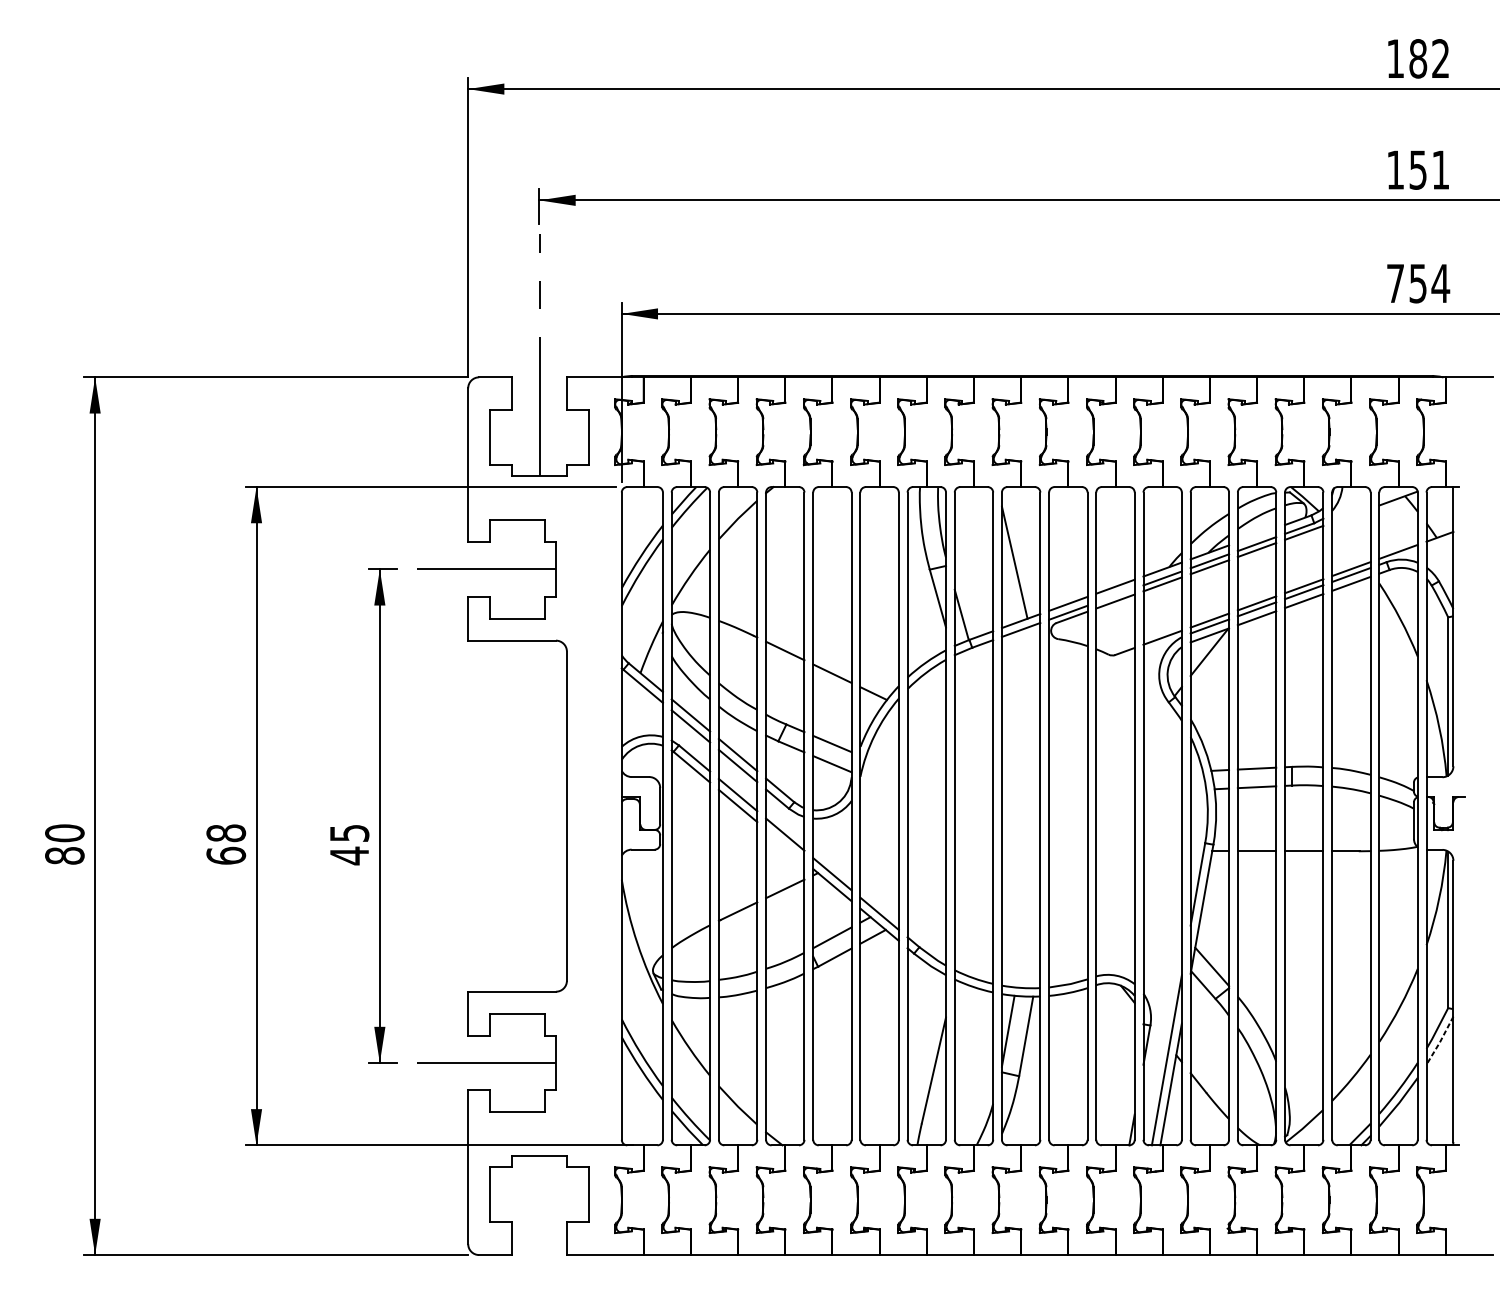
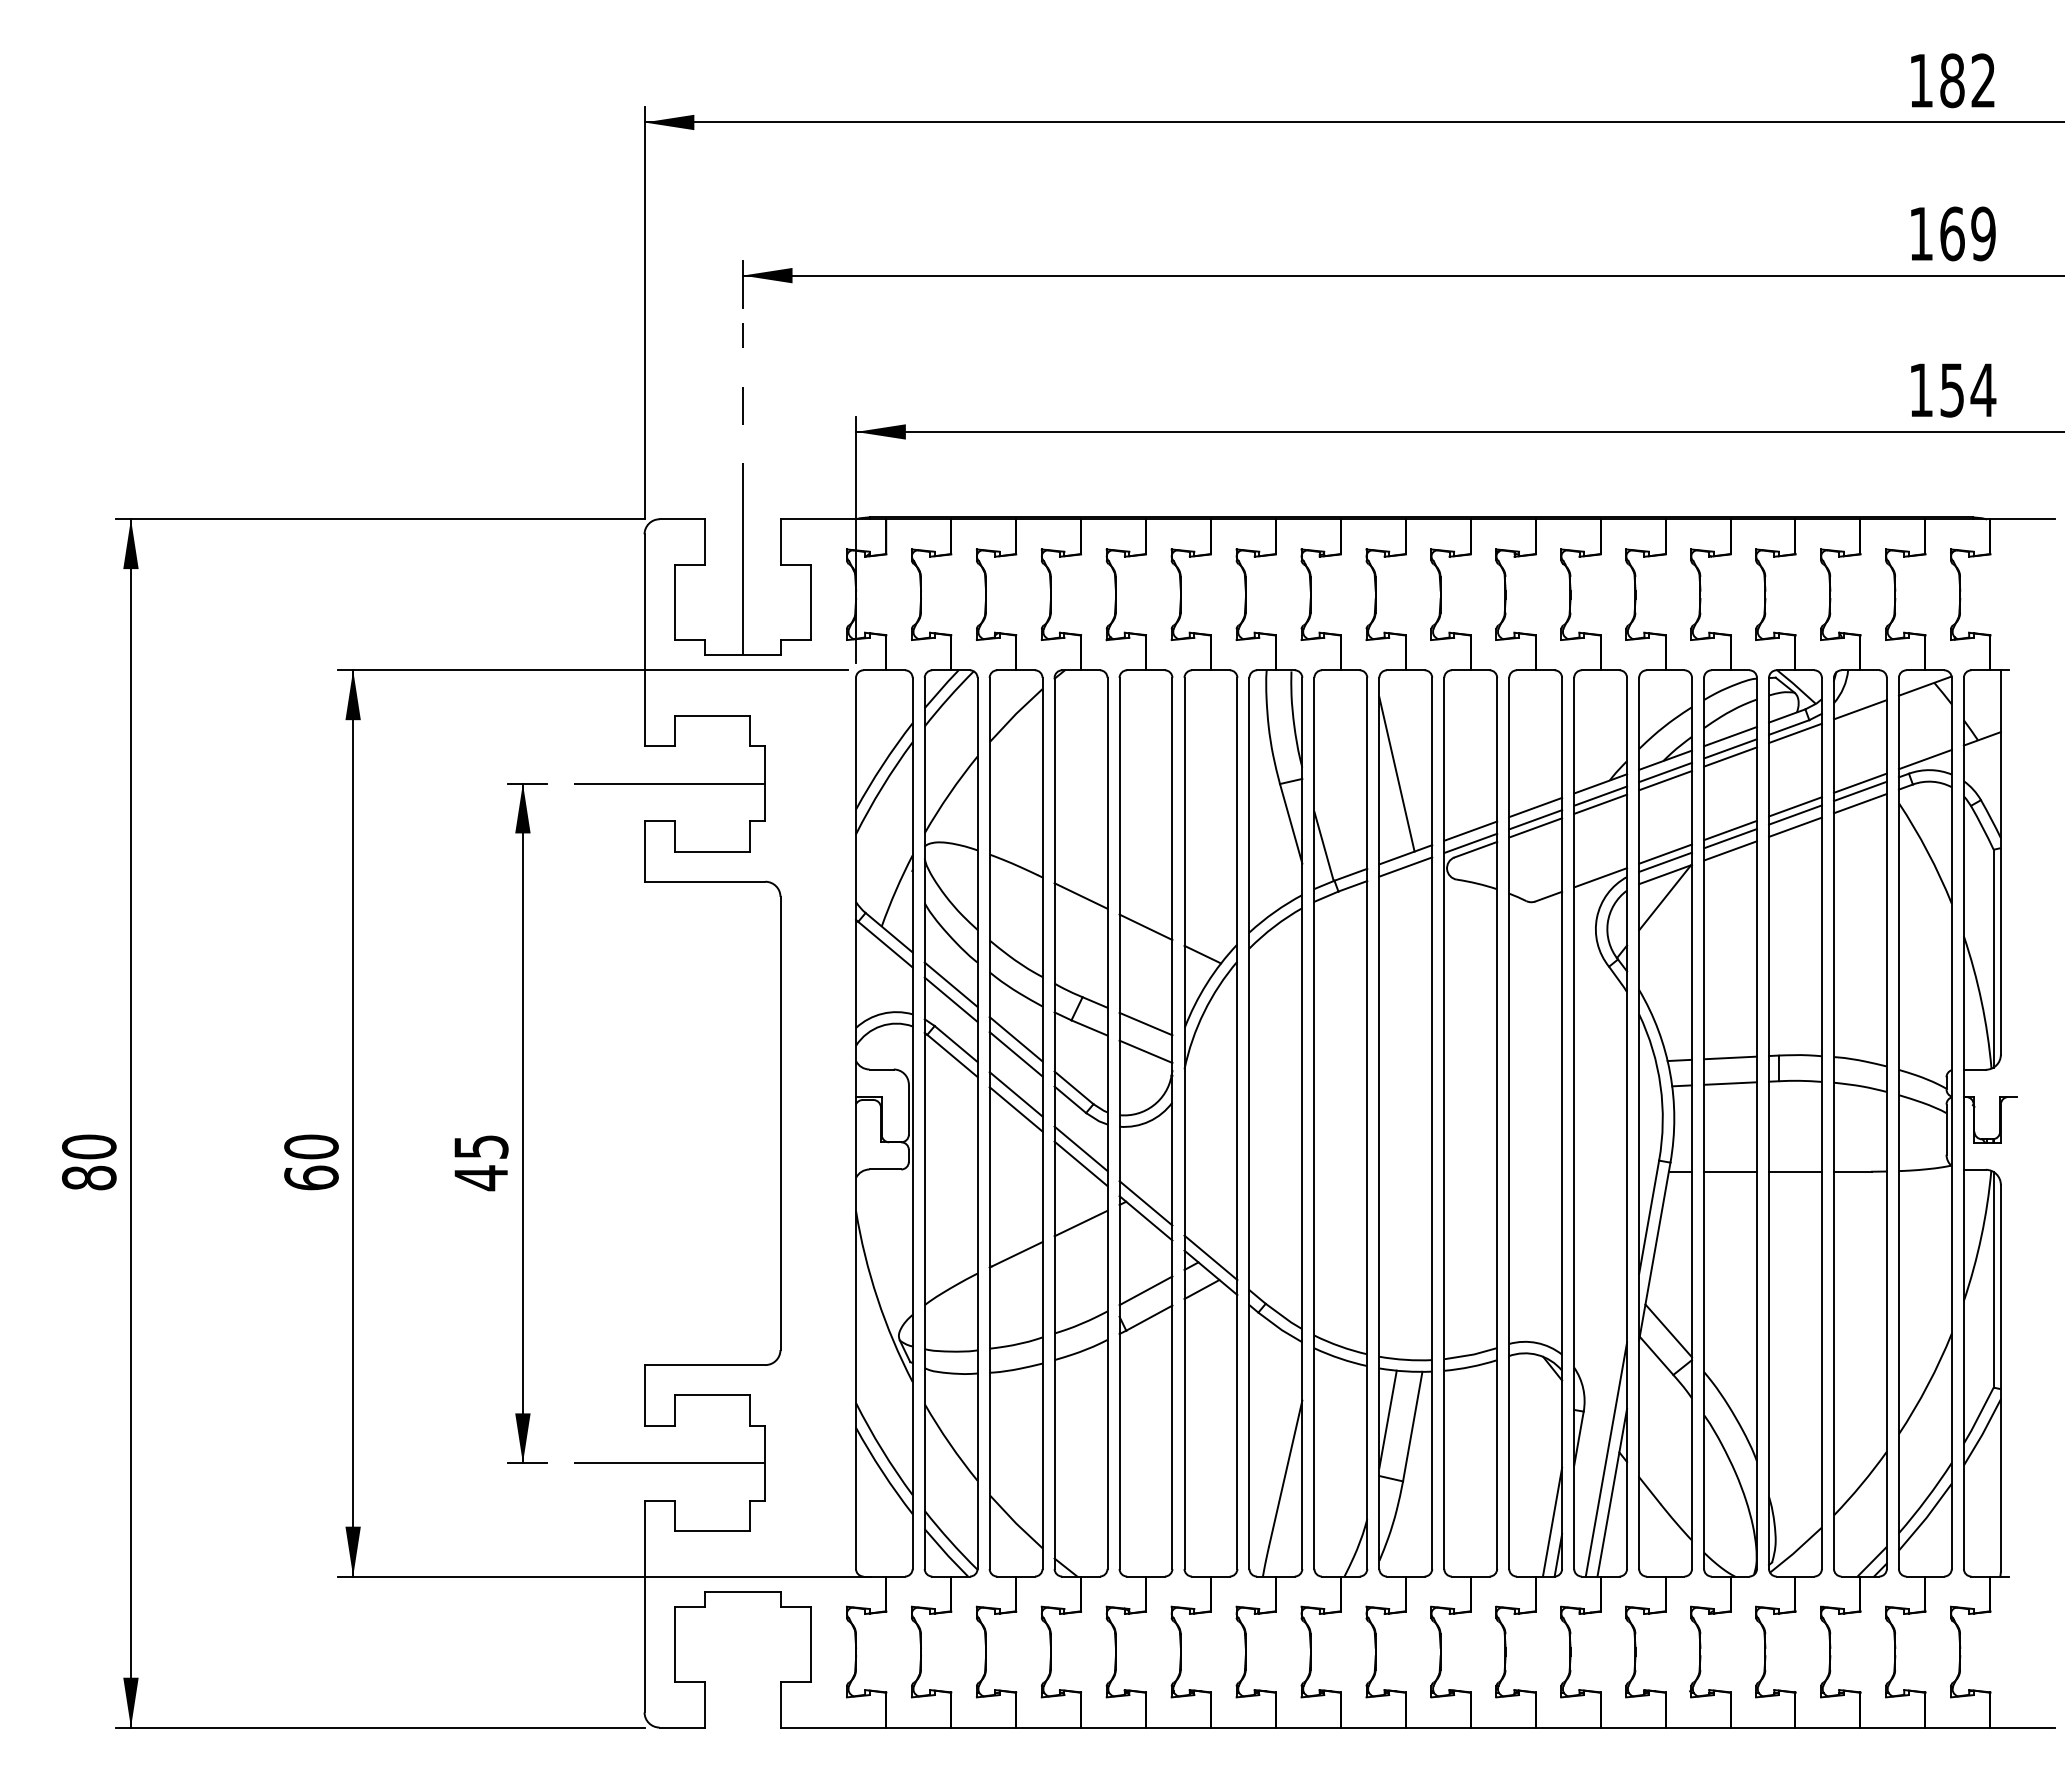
text: (1429, 169) -> (1967, 233), 151 -> 169
text: (1395, 283) -> (1920, 389), 754 -> 154
line: (1350, 515) -> (1859, 709), added
line: (1257, 535) -> (1730, 736), added
line: (1115, 595) -> (1535, 819), added
text: (226, 832) -> (311, 1146), 68 -> 60
line: (784, 845) -> (1080, 1163), added
line: (1440, 1041) -> (1983, 1433), dashed -> solid
line: (1127, 1105) -> (1552, 1521), added

